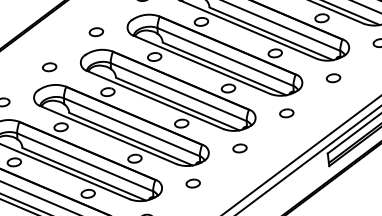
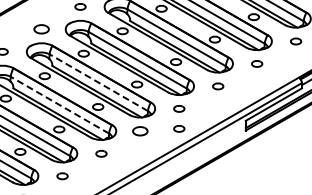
part: (49, 67) -> (41, 29), size x1.4
line: (131, 127) -> (98, 82), solid -> dashed
line: (84, 162) -> (59, 105), solid -> dashed
part: (243, 173) -> (179, 128), added
part: (193, 183) -> (140, 131), size x1.4

